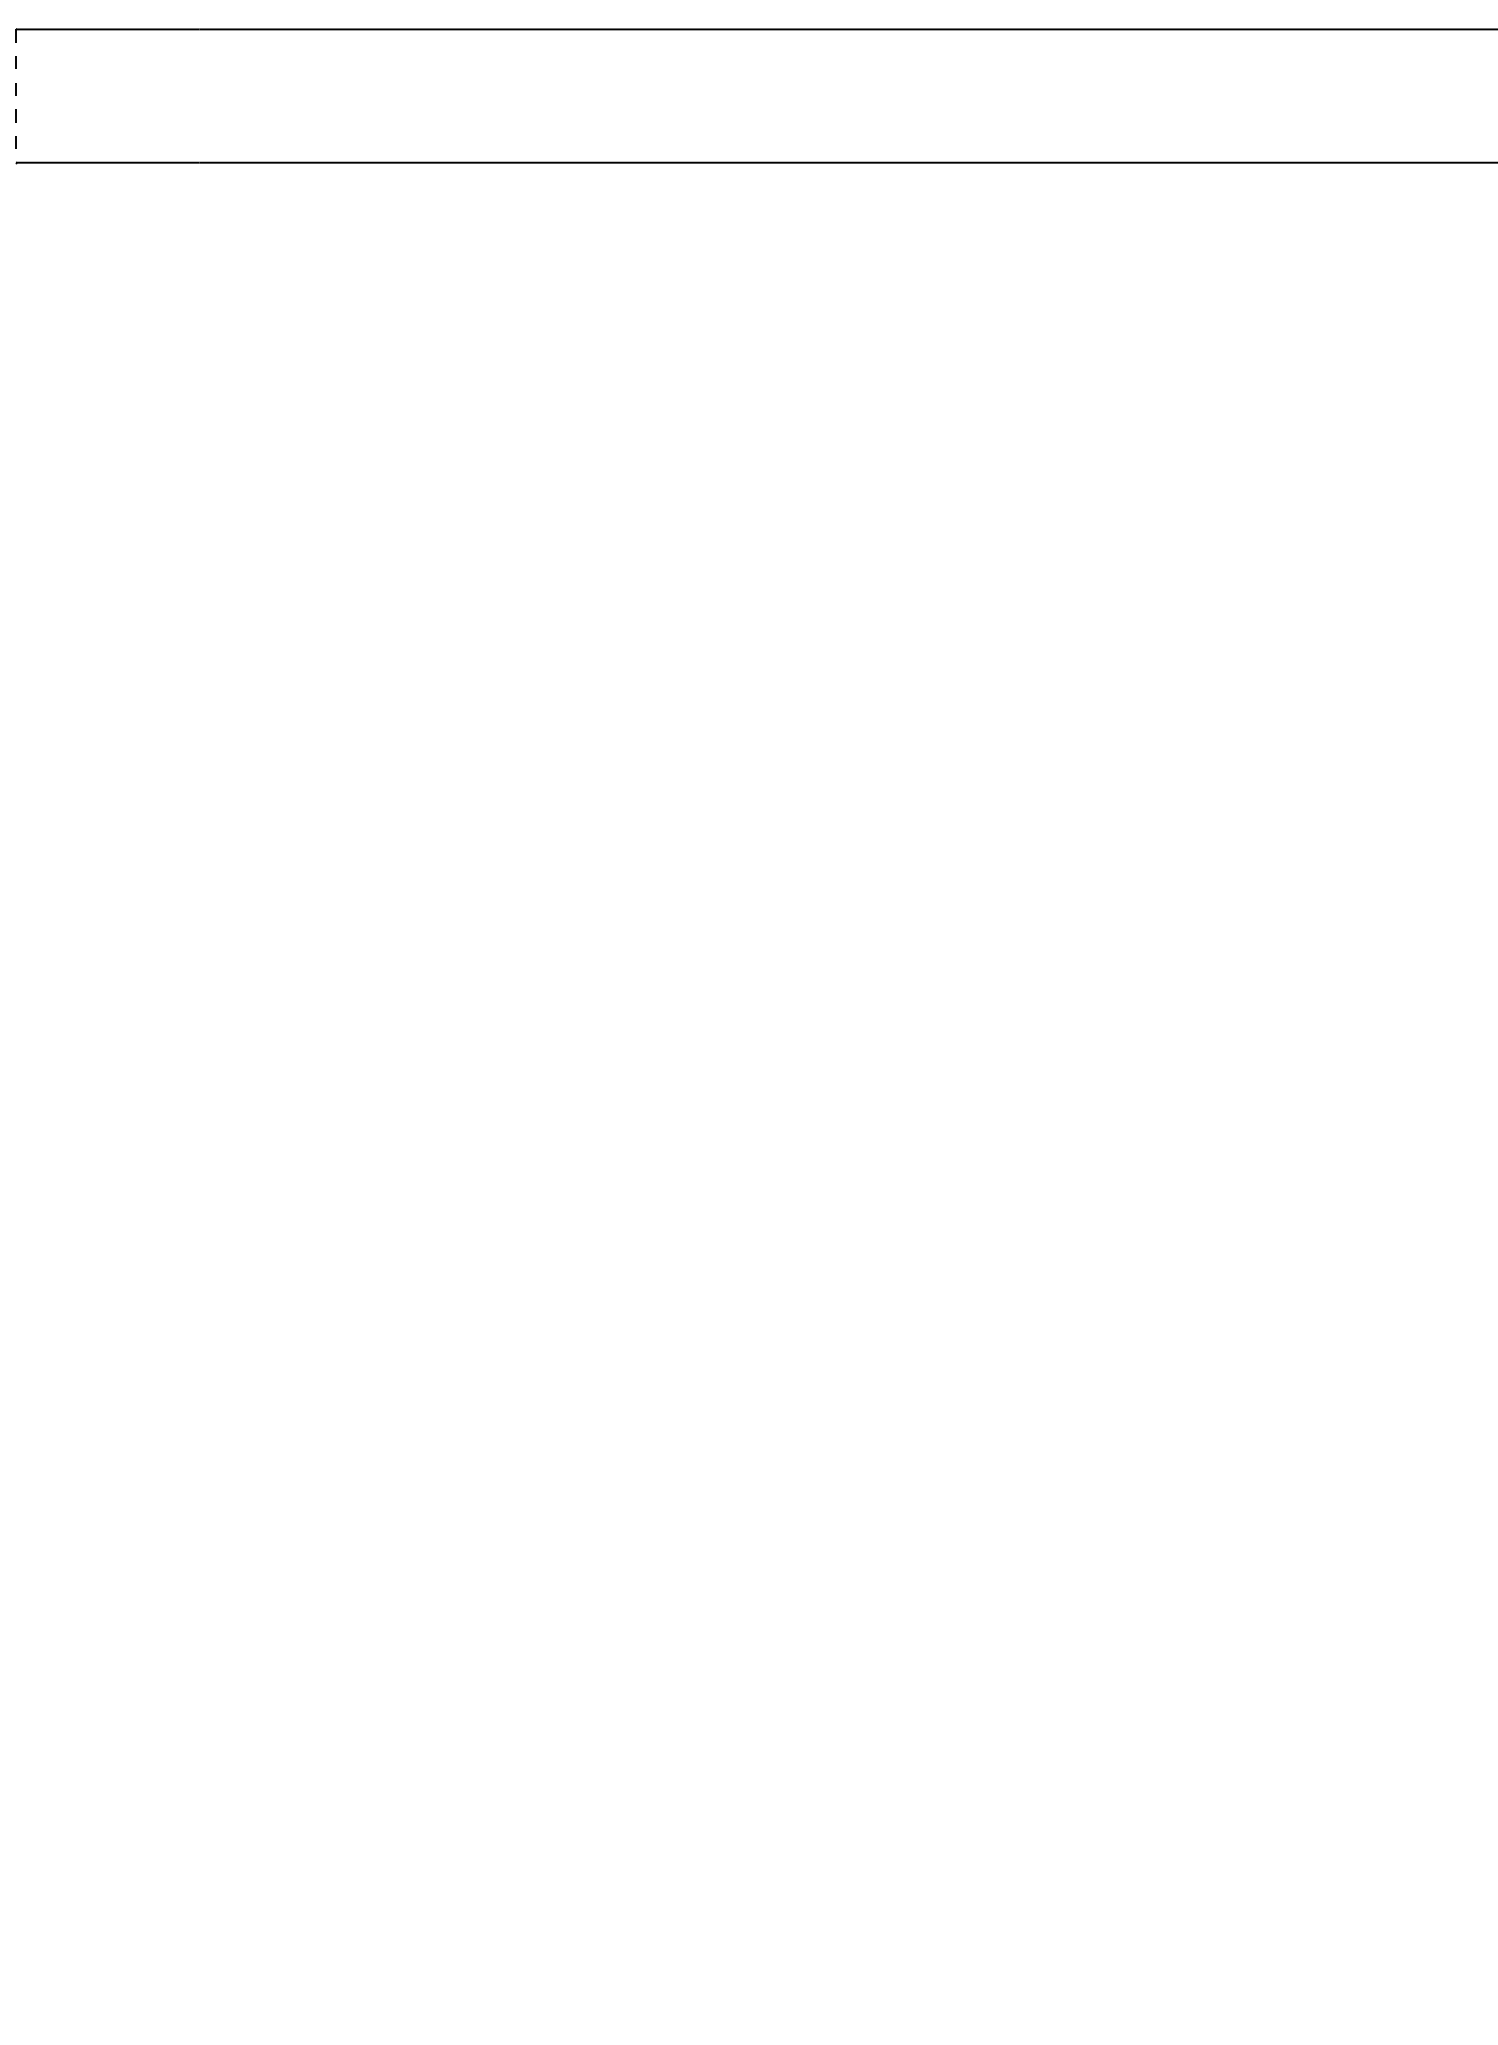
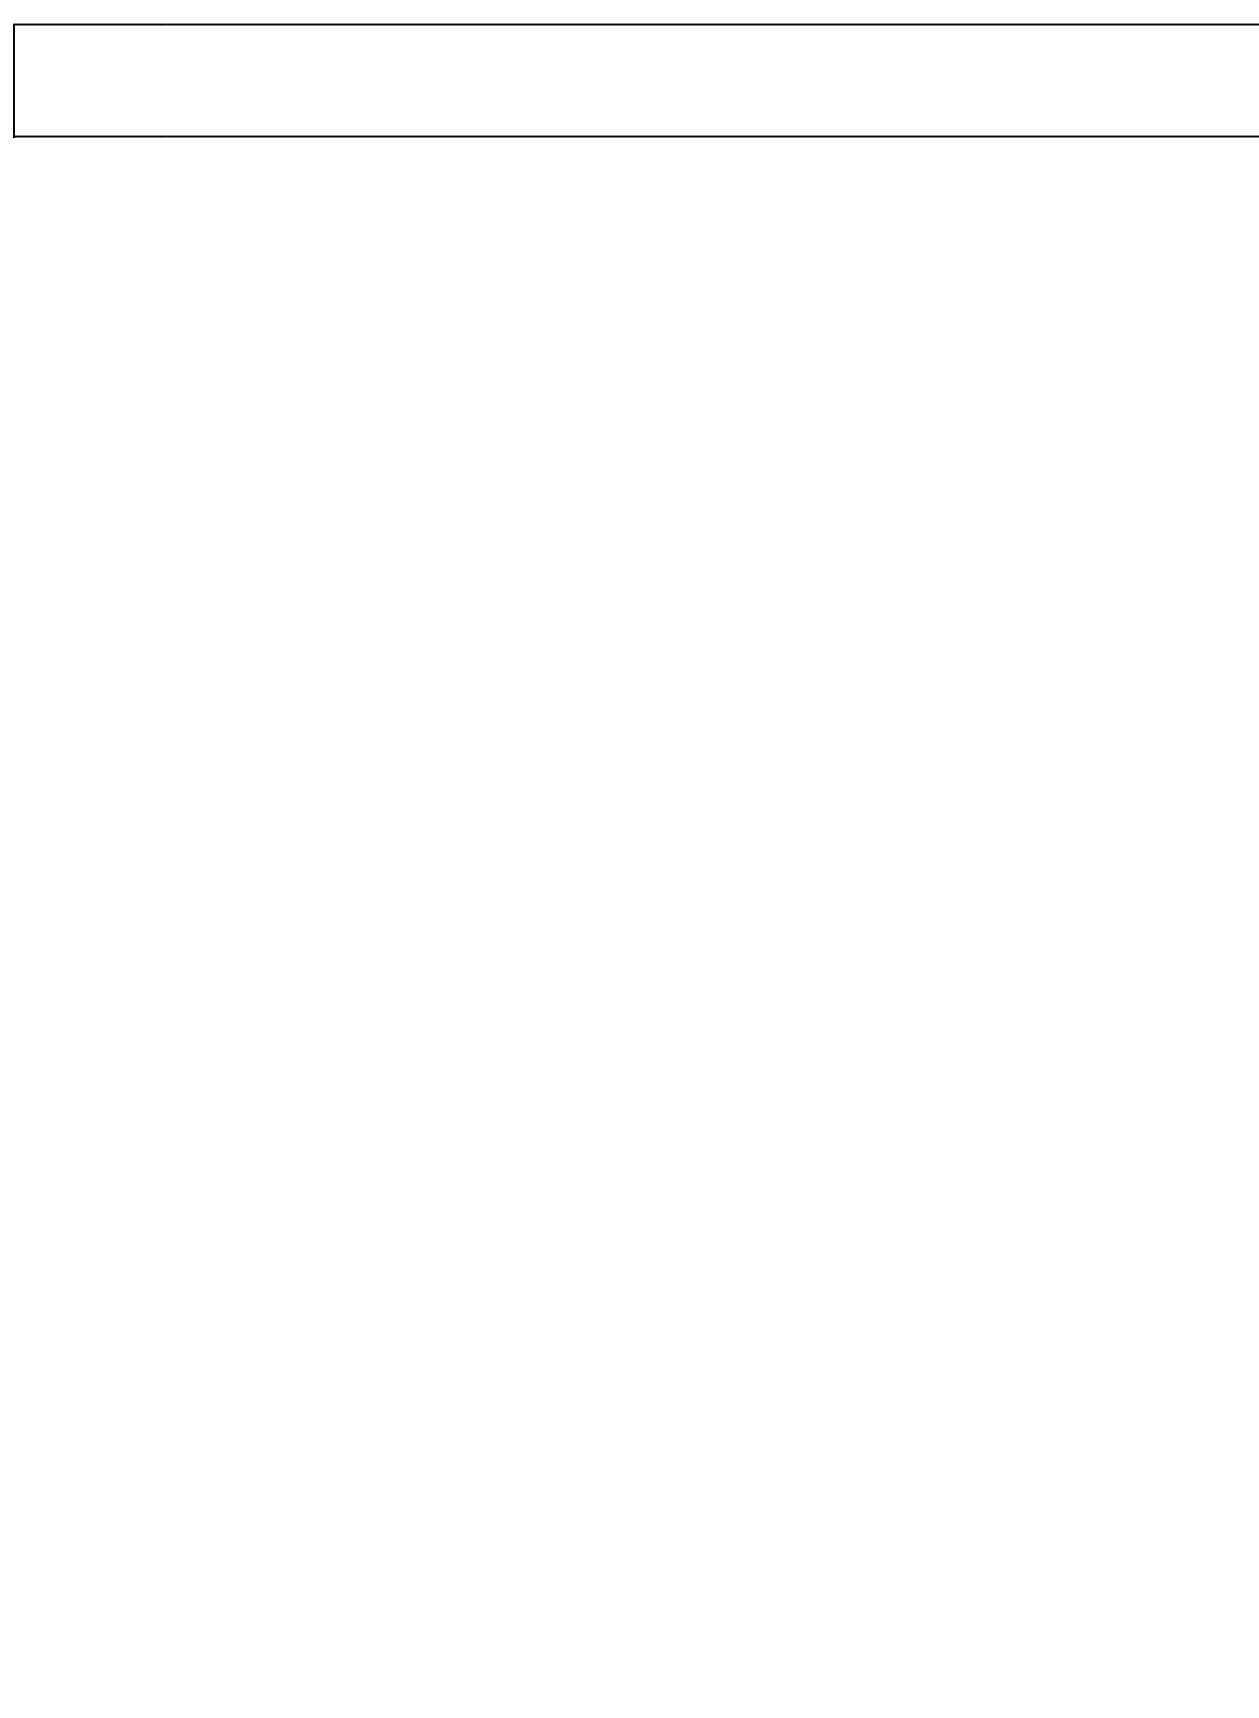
line: (16, 96) -> (13, 80), dashed -> solid

